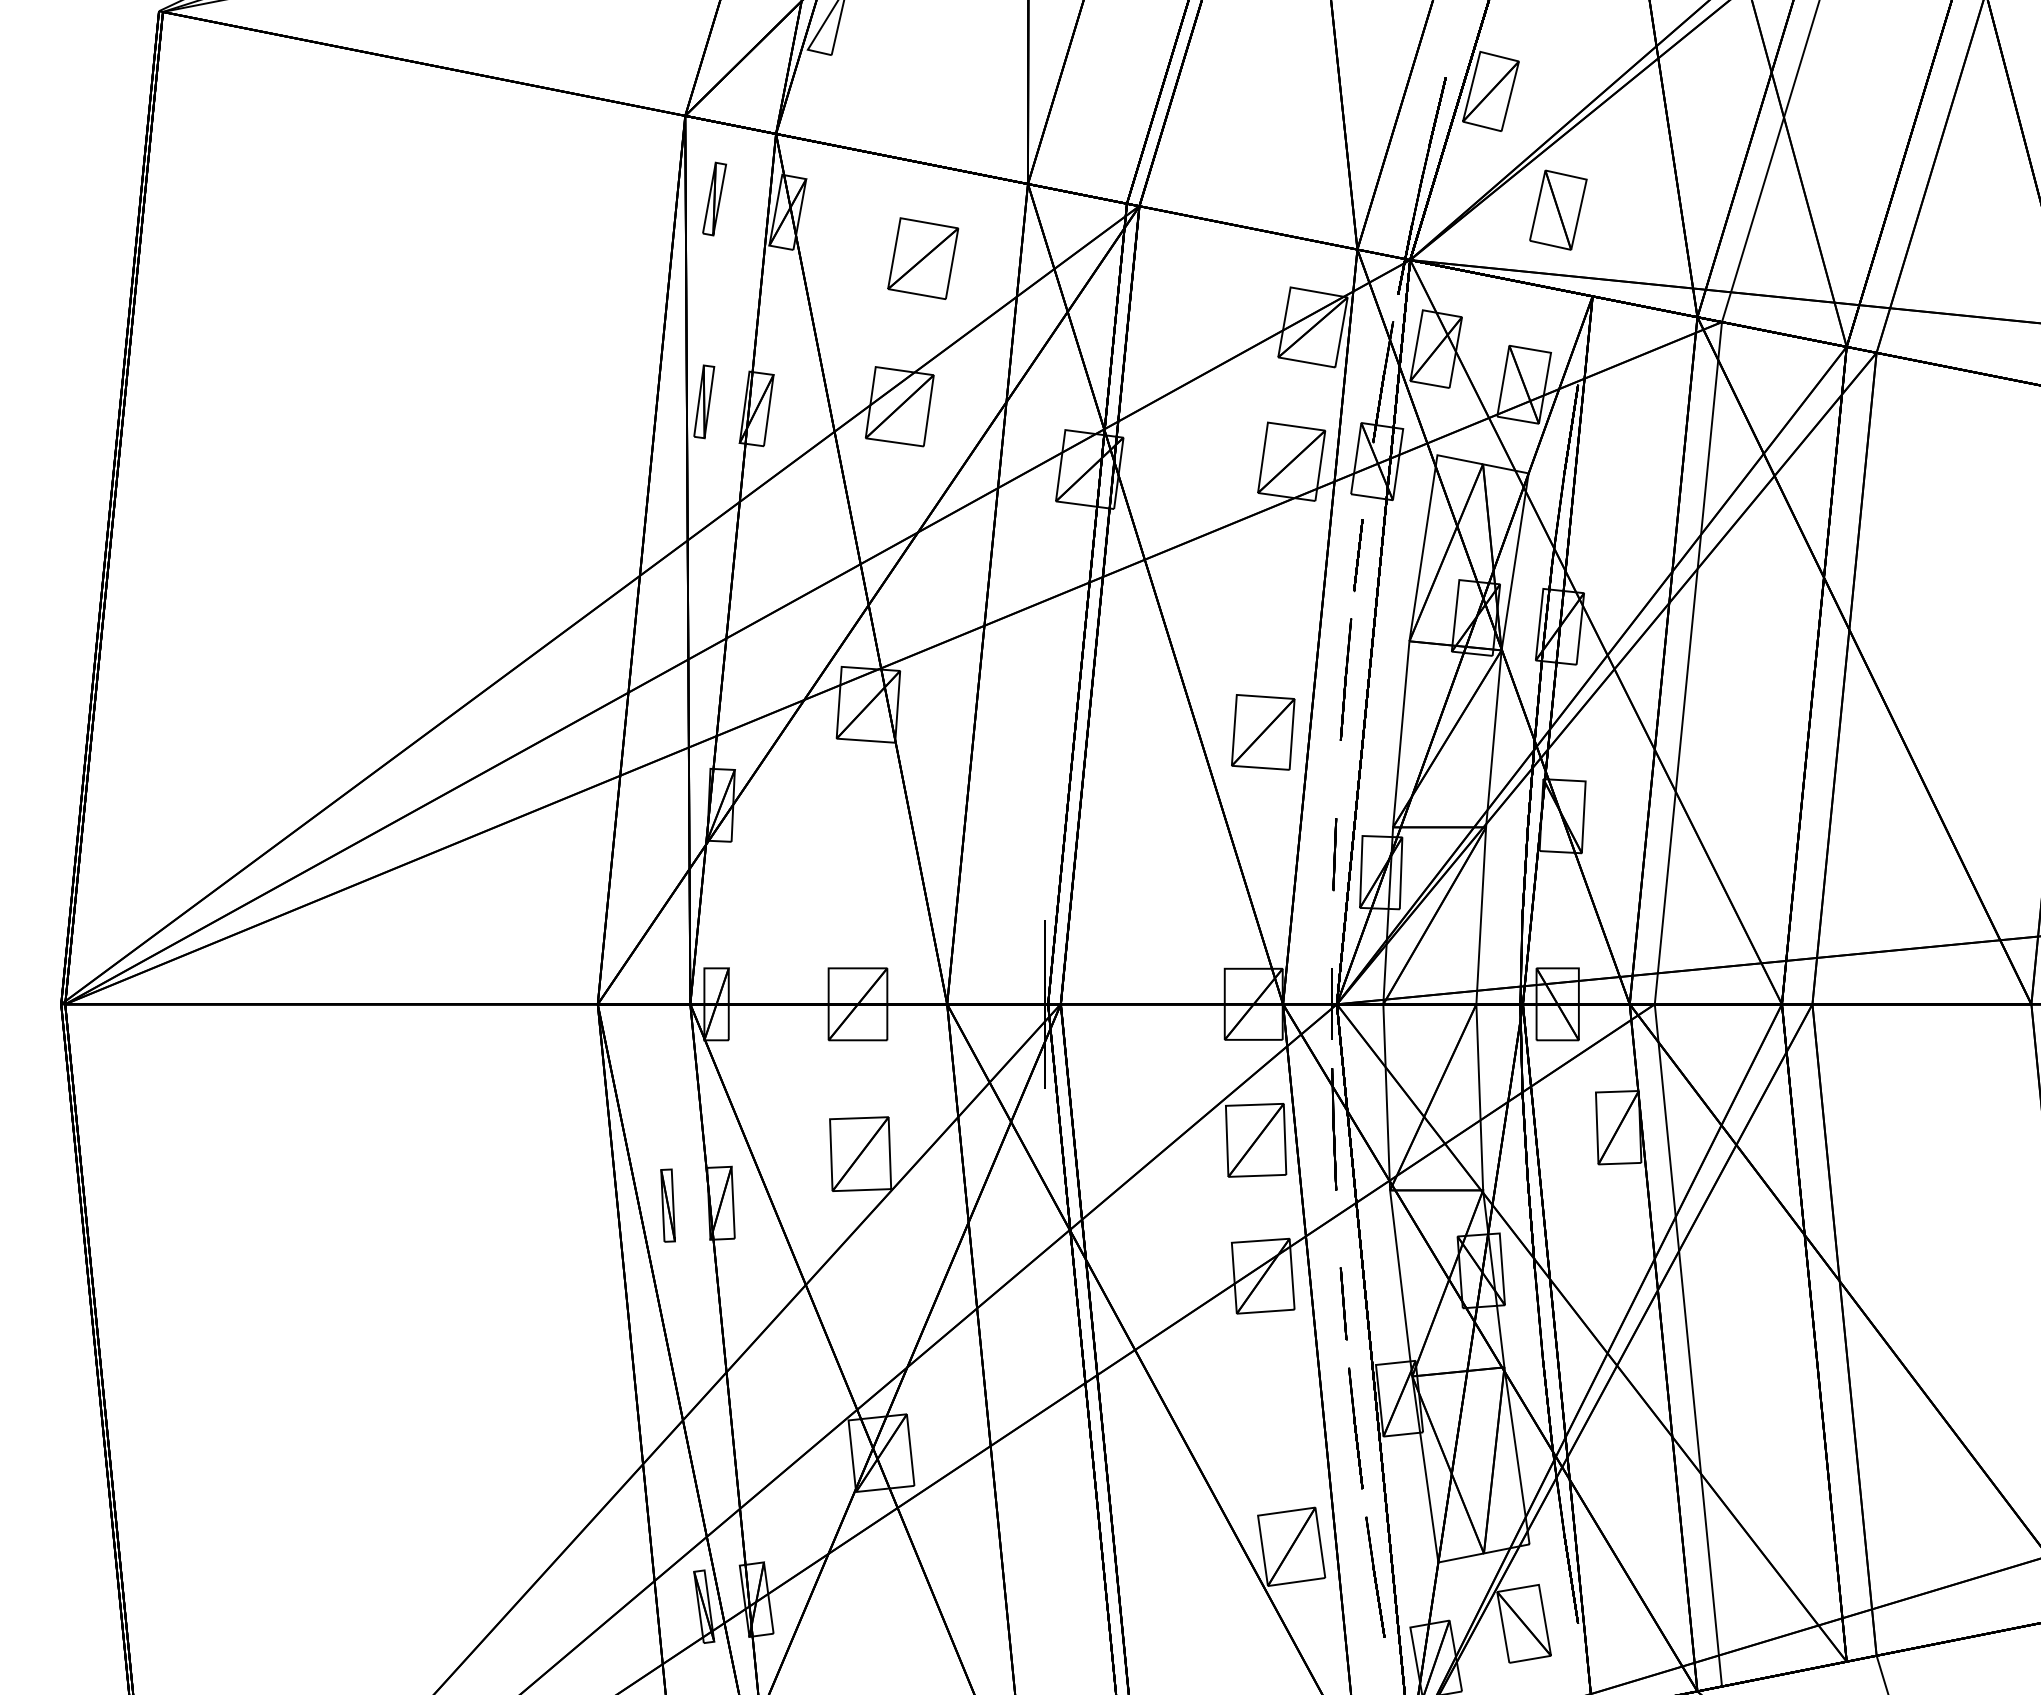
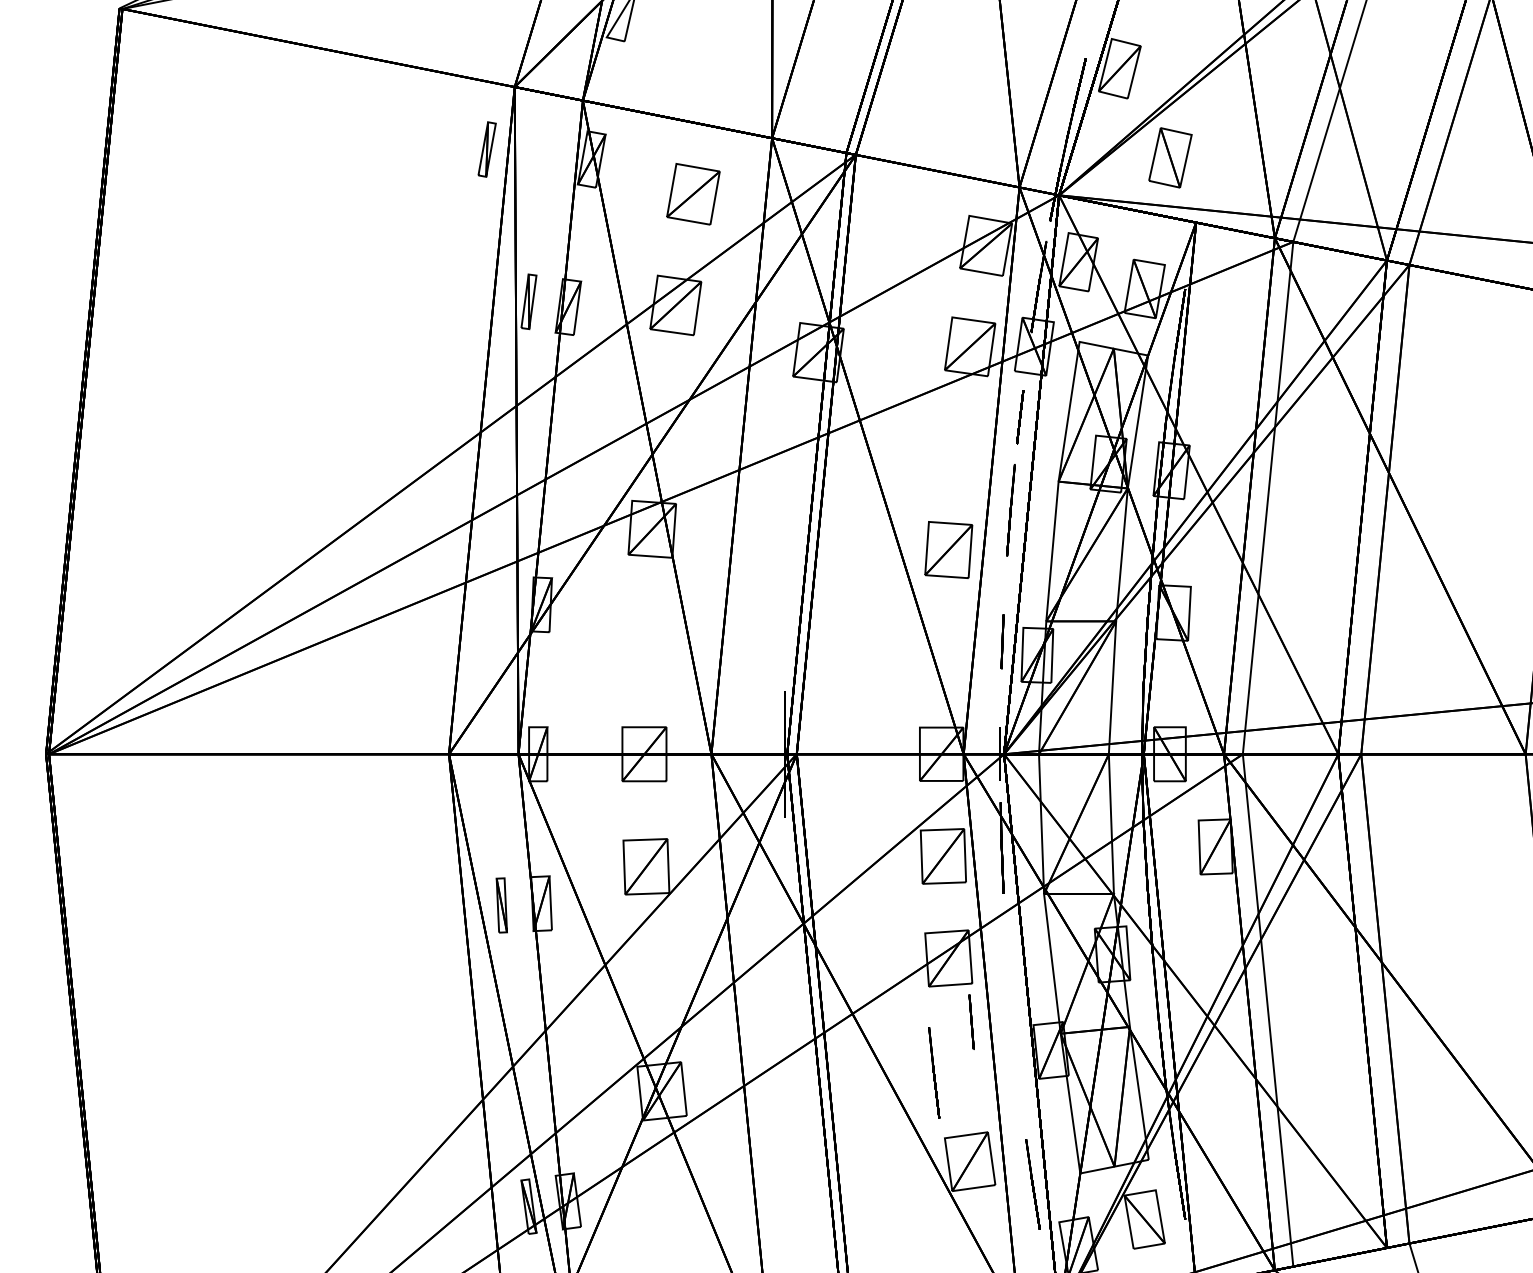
part: (714, 198) -> (487, 149), moved
line: (1343, 1303) -> (971, 1021), moved
line: (1355, 1428) -> (933, 1072), moved

